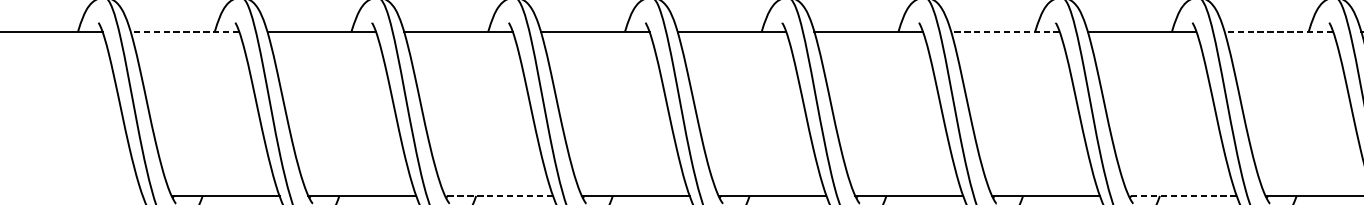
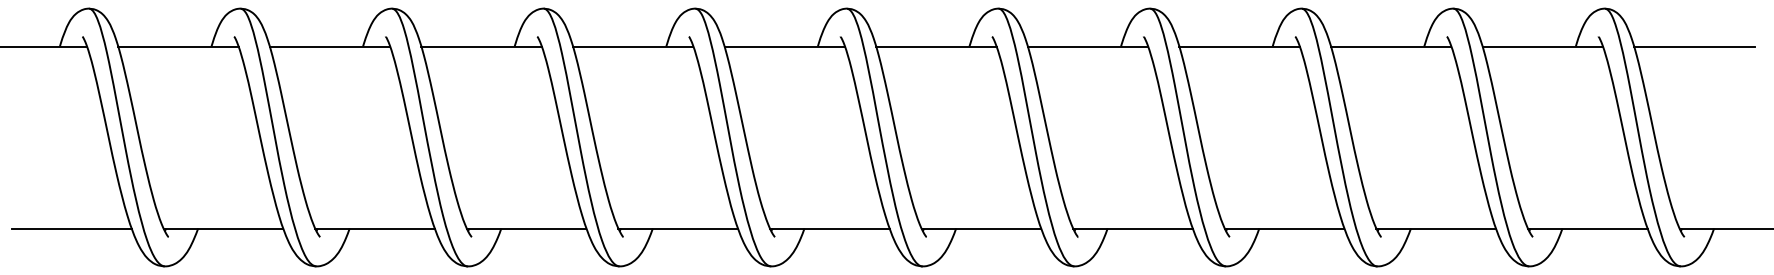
line: (184, 31) -> (177, 46), dashed -> solid
line: (1004, 31) -> (1087, 46), dashed -> solid
line: (1278, 31) -> (1390, 46), dashed -> solid
line: (88, 195) -> (71, 228), added
line: (498, 195) -> (526, 228), dashed -> solid
line: (1182, 195) -> (1284, 228), dashed -> solid

